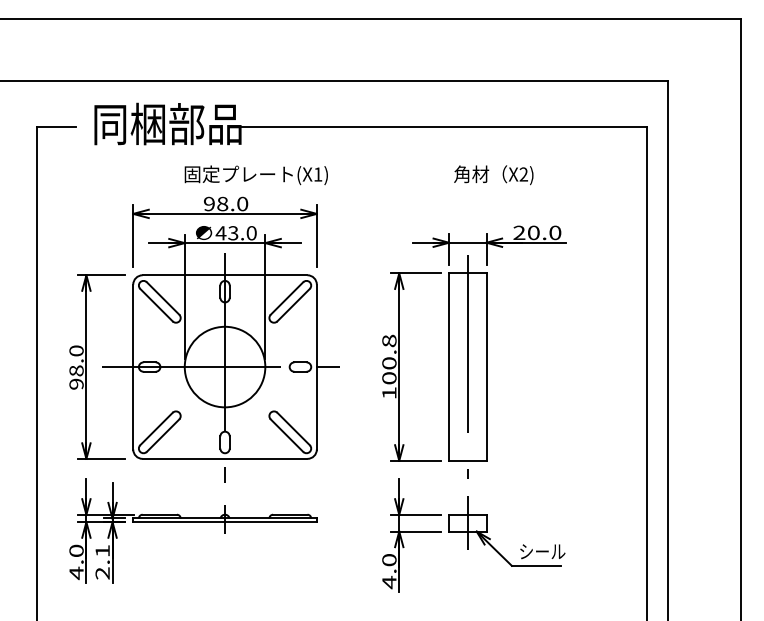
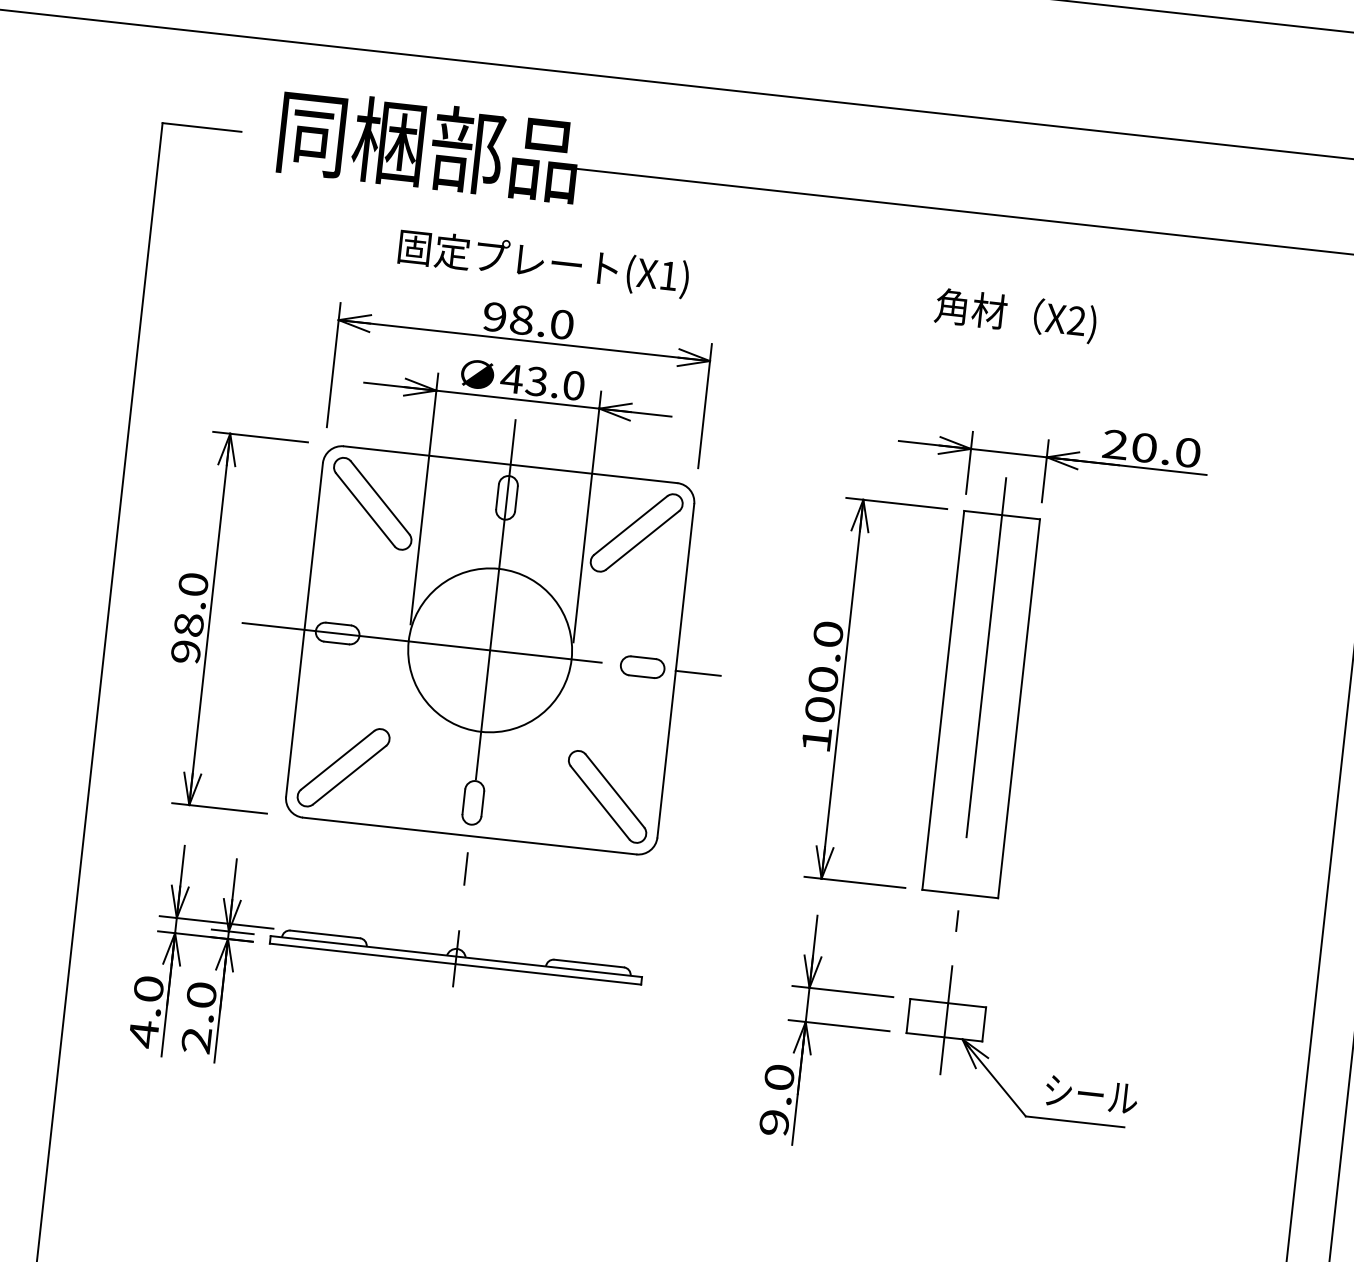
text: (255, 175) -> (541, 263), moved
text: (493, 175) -> (1015, 316), moved
text: (389, 340) -> (828, 633), 100.8 -> 100.0
text: (102, 551) -> (201, 995), 2.1 -> 2.0
text: (389, 582) -> (774, 1122), 4.0 -> 9.0

